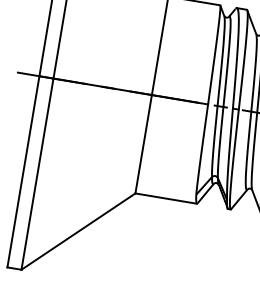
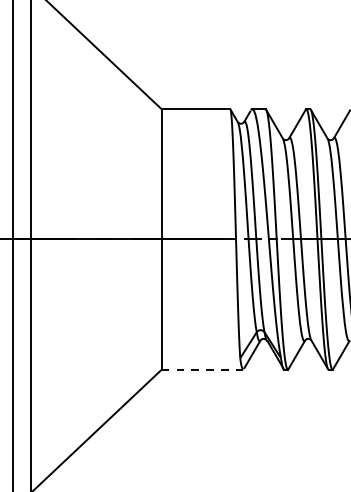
line: (166, 198) -> (202, 369), solid -> dashed

